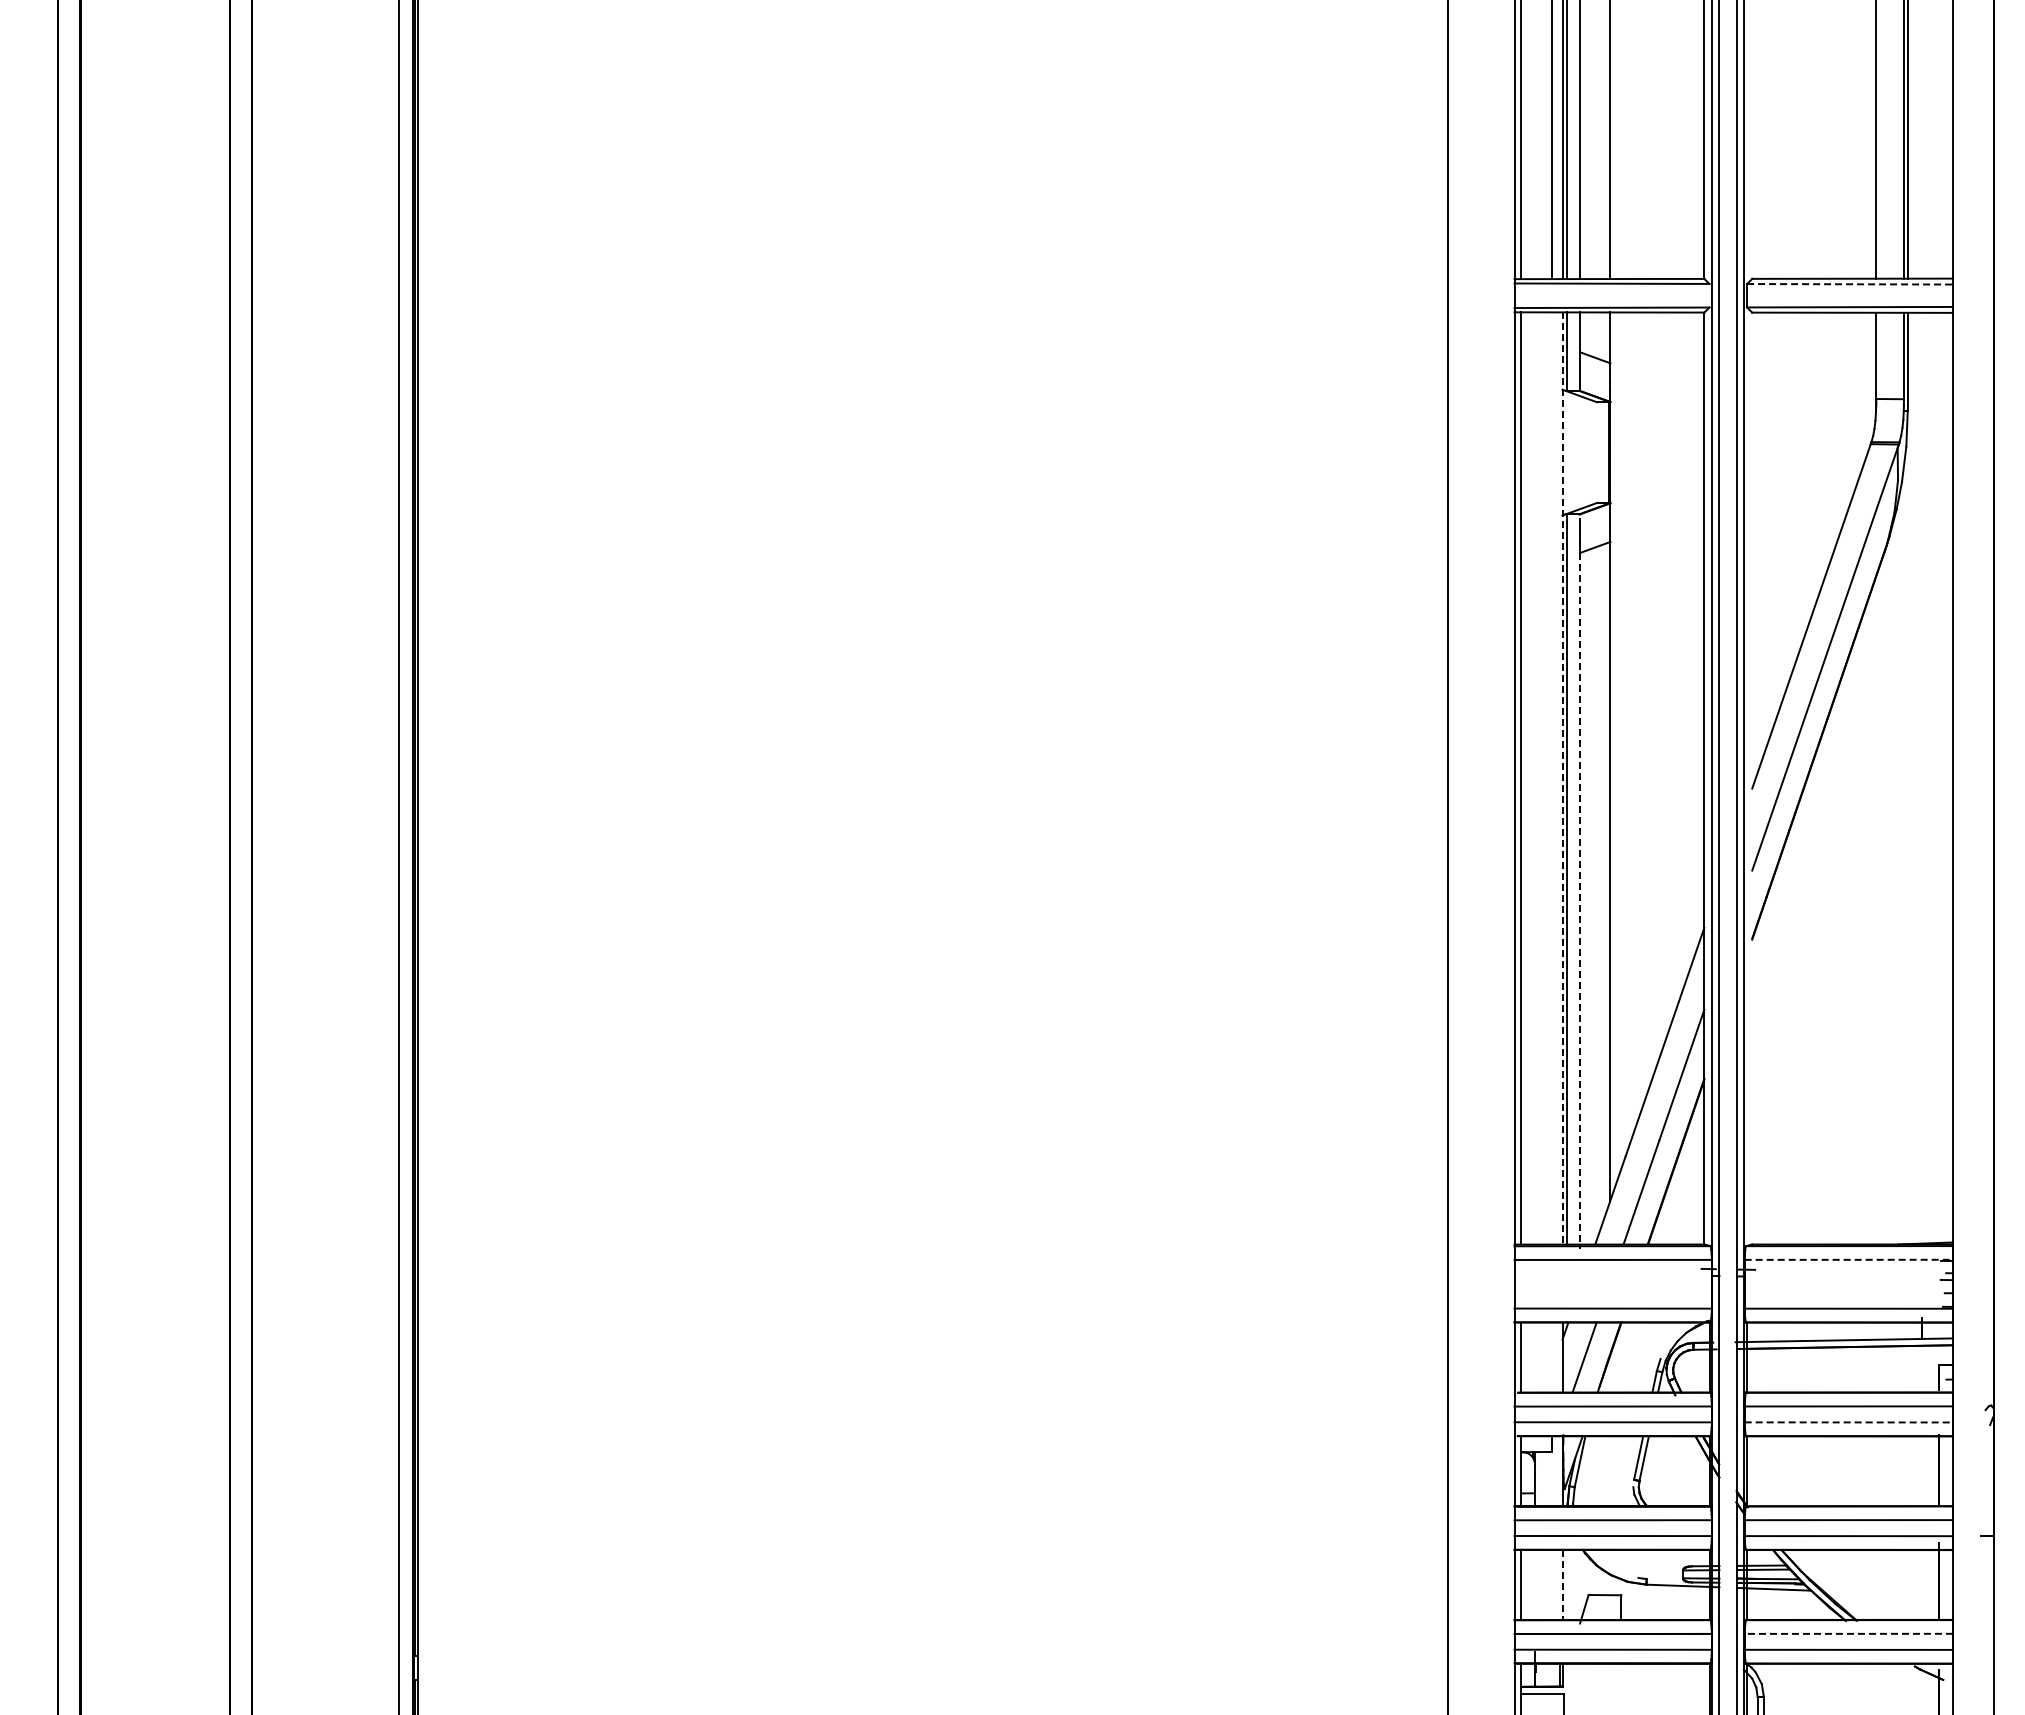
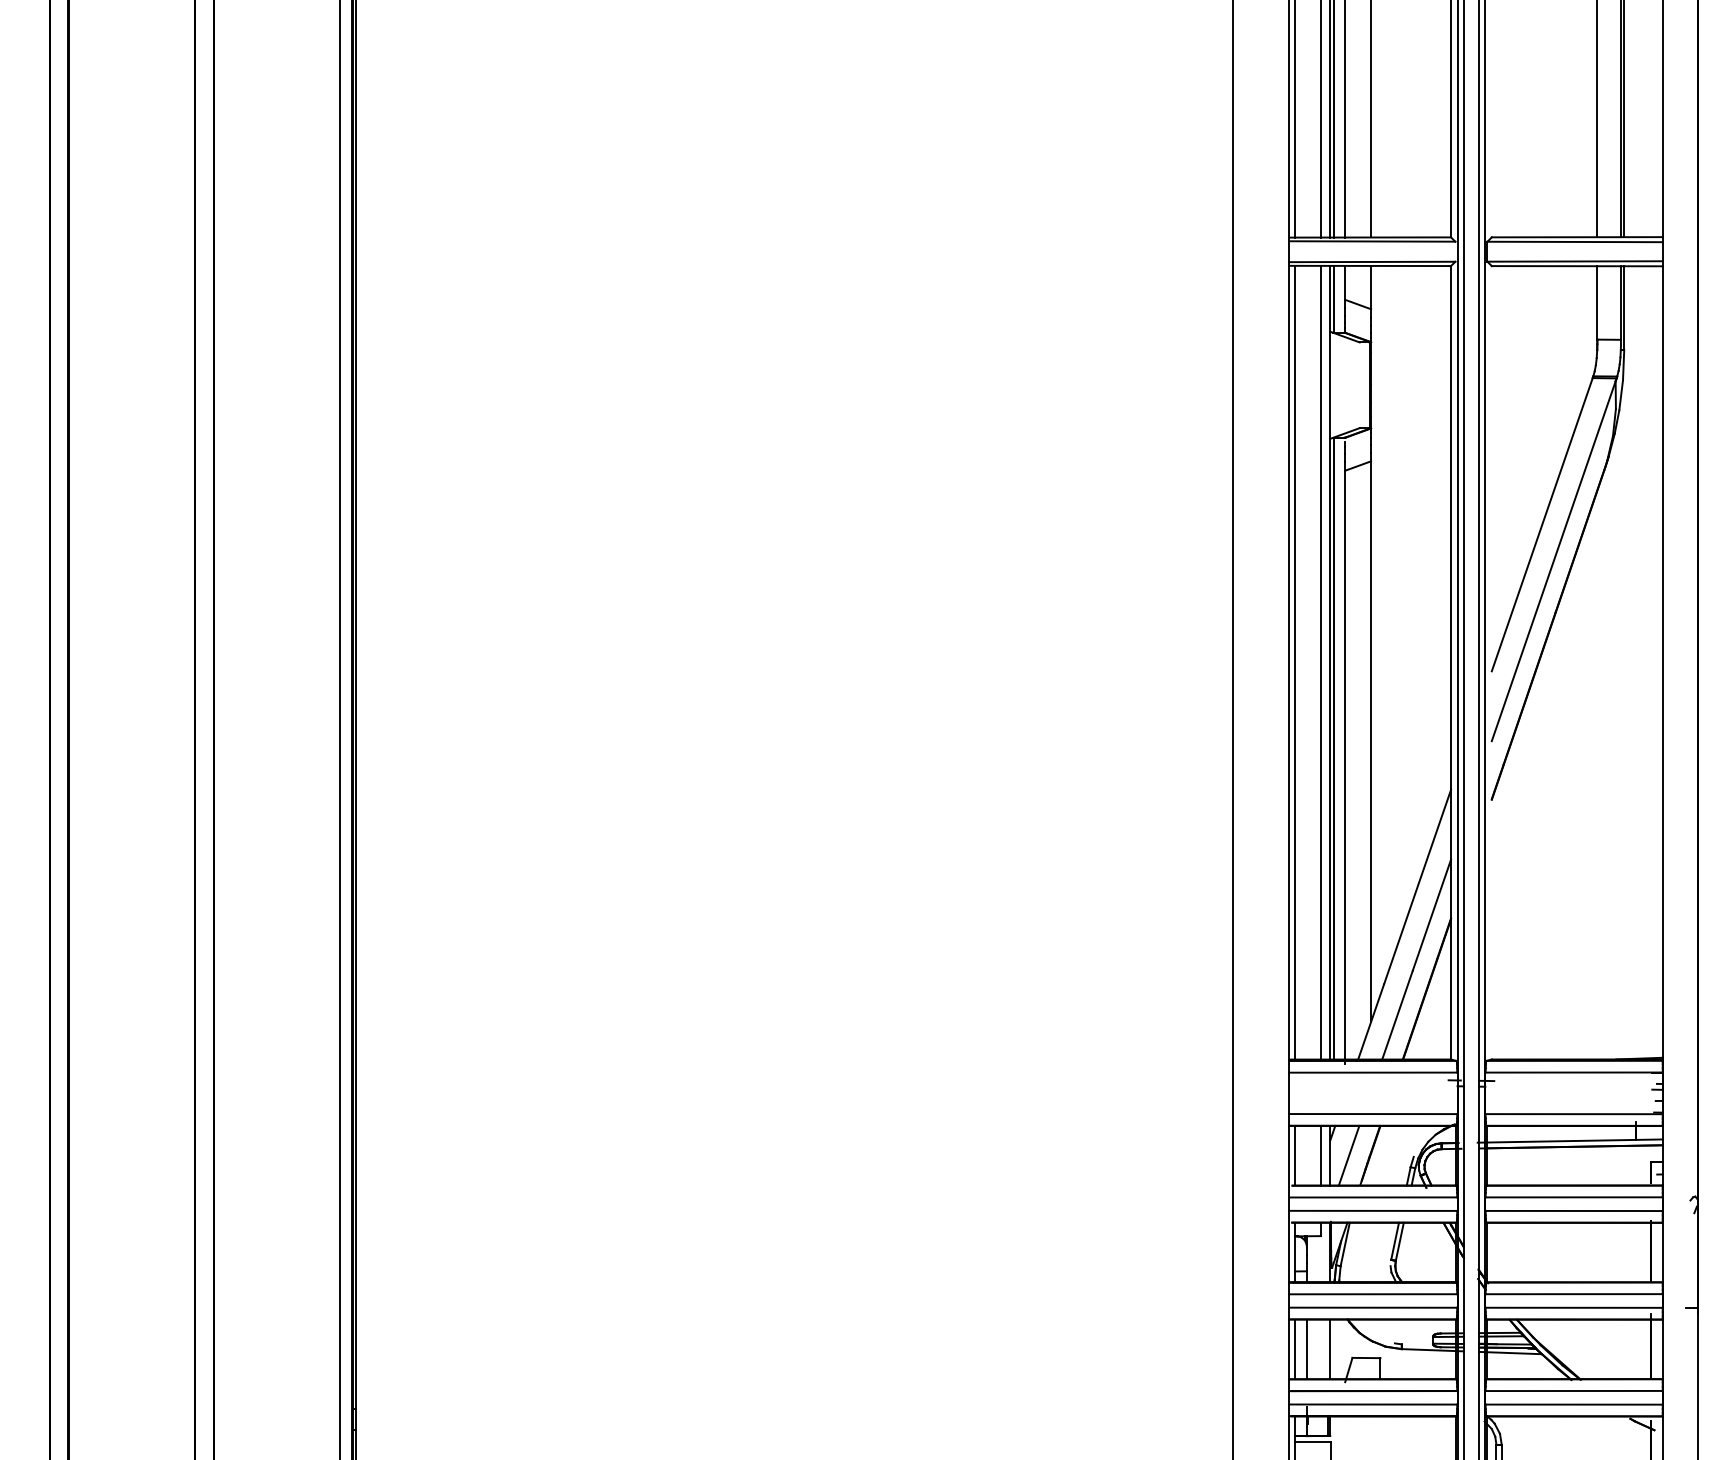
line: (1850, 284) -> (1575, 242), dashed -> solid
line: (1551, 778) -> (1320, 662), added
line: (1562, 778) -> (1330, 662), dashed -> solid
line: (1580, 901) -> (1345, 767), dashed -> solid
line: (1849, 1259) -> (1574, 1072), dashed -> solid
line: (1551, 1357) -> (1320, 1155), added
line: (1849, 1422) -> (1574, 1211), dashed -> solid
line: (1562, 1584) -> (1330, 1348), dashed -> solid
line: (1535, 1585) -> (1307, 1349), added
line: (1848, 1633) -> (1573, 1390), dashed -> solid

